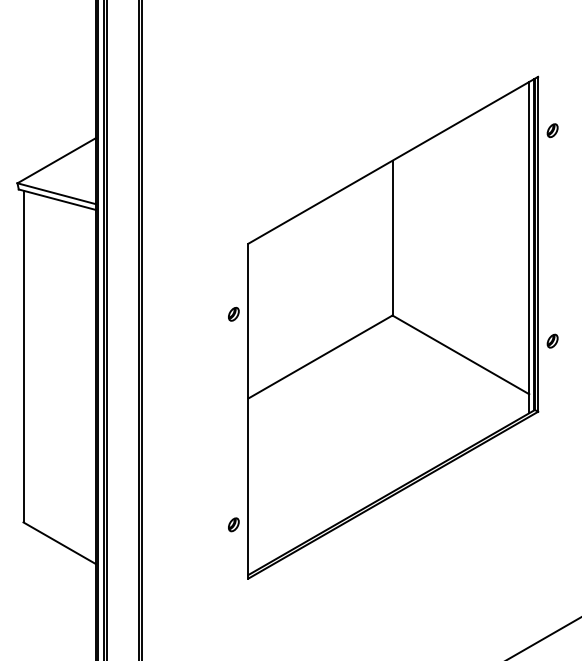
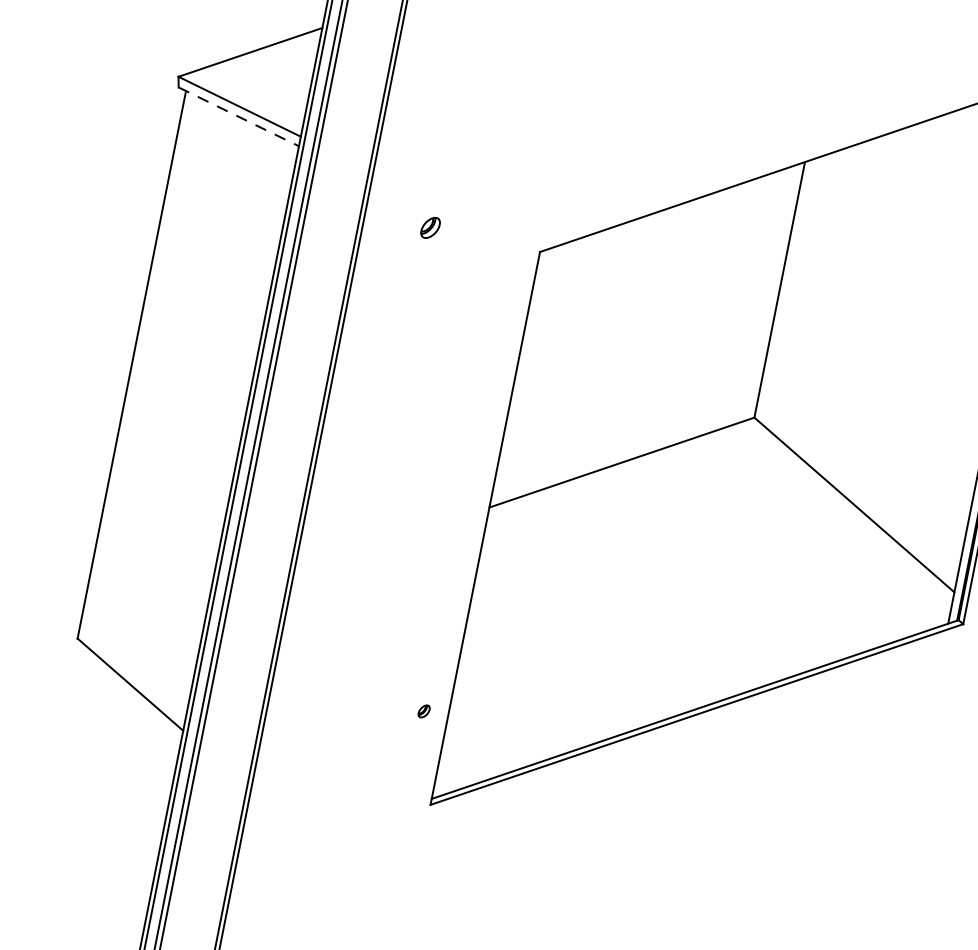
line: (57, 199) -> (239, 116), solid -> dashed
part: (233, 313) -> (430, 226), moved
part: (233, 524) -> (423, 710), size x0.6

